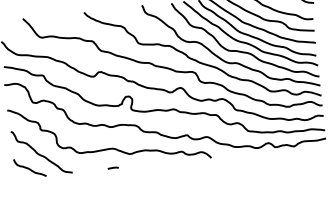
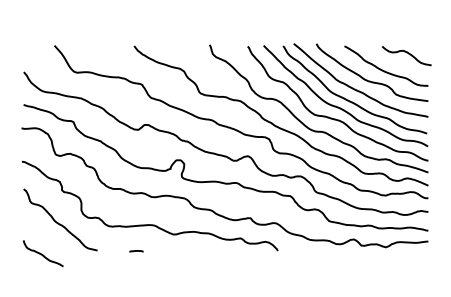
curve: (29, 167) -> (42, 253), moved
line: (113, 168) -> (136, 251), moved

